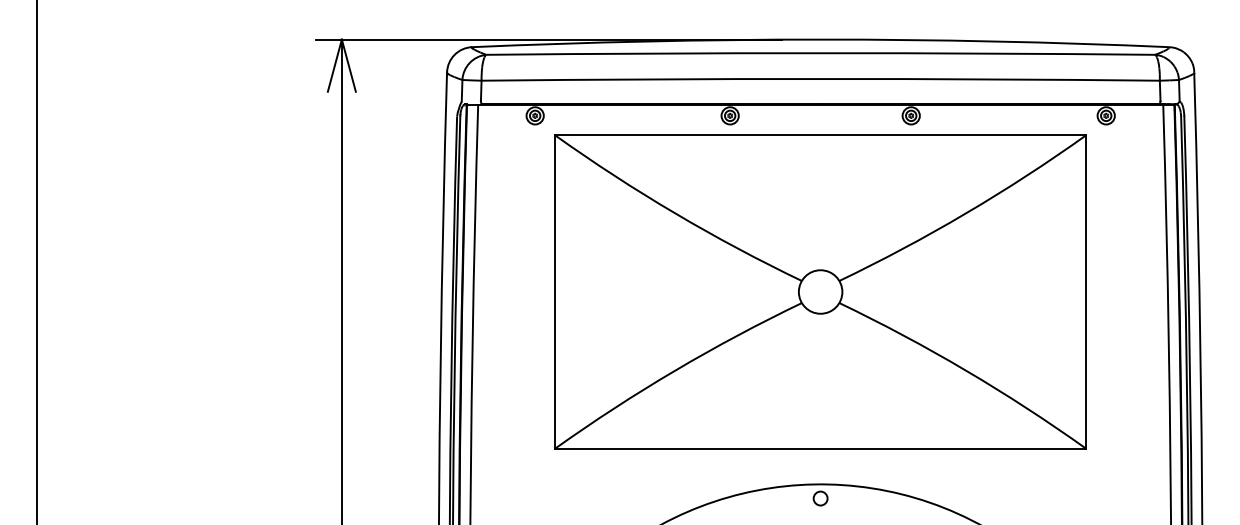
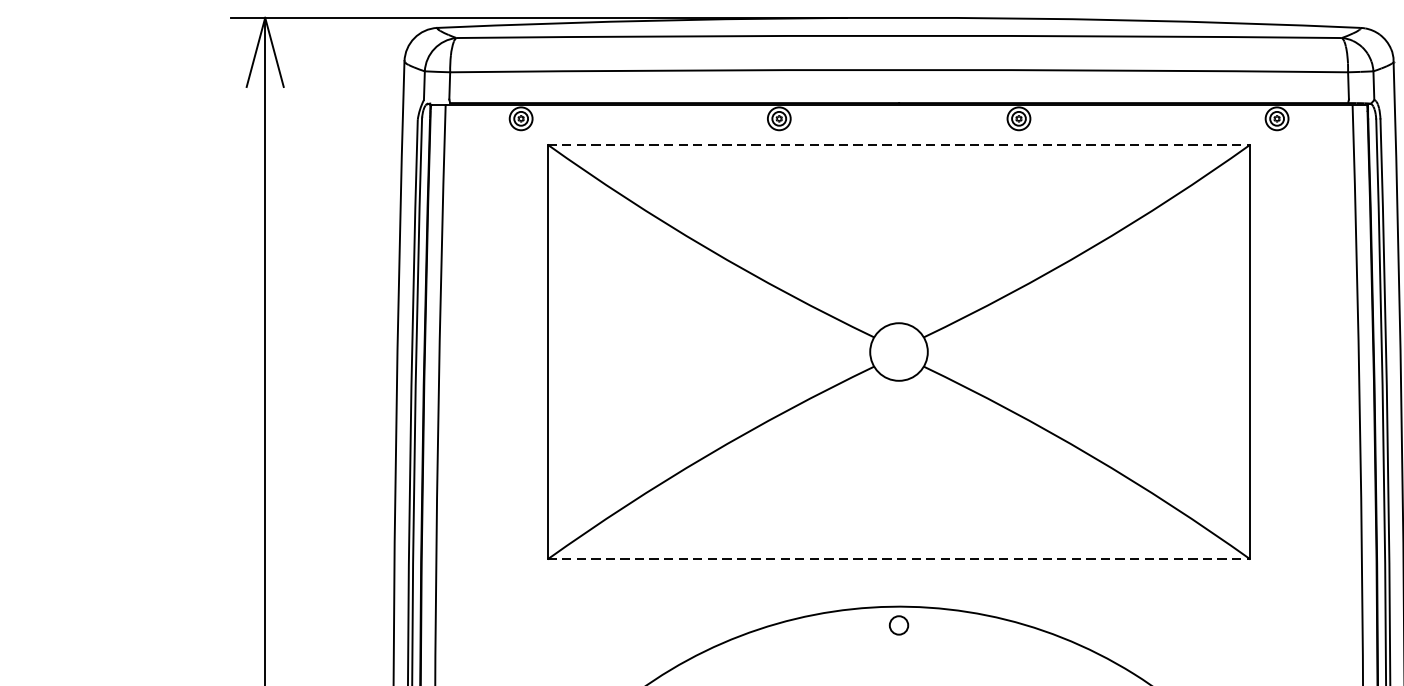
line: (821, 135) -> (900, 144), solid -> dashed
line: (821, 448) -> (900, 559), solid -> dashed

